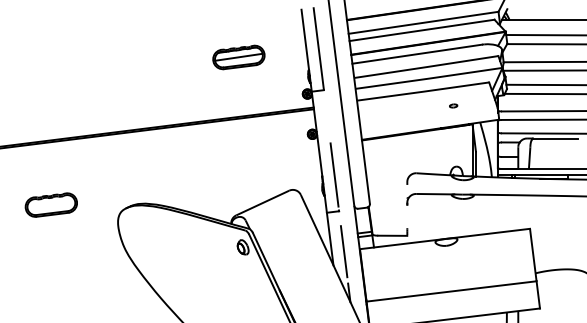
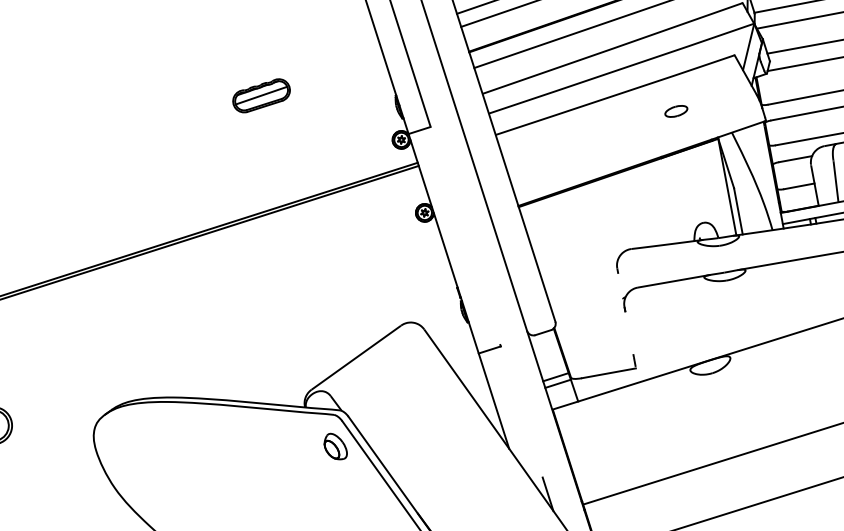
part: (238, 57) -> (260, 96), size x0.6
part: (453, 105) -> (676, 110), size x1.6
line: (334, 174) -> (479, 279), removed
line: (343, 251) -> (522, 419), removed

